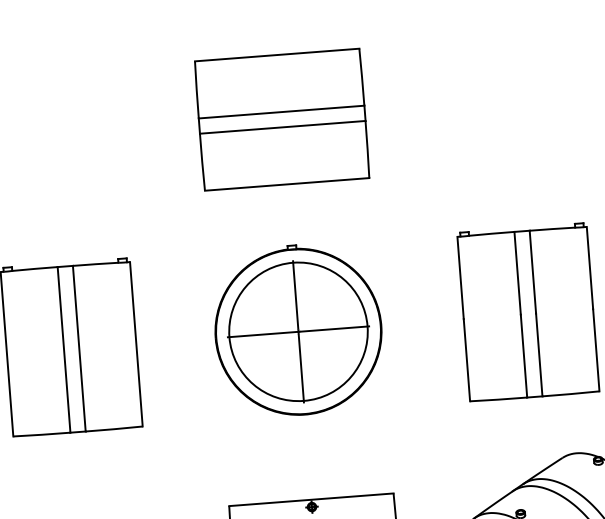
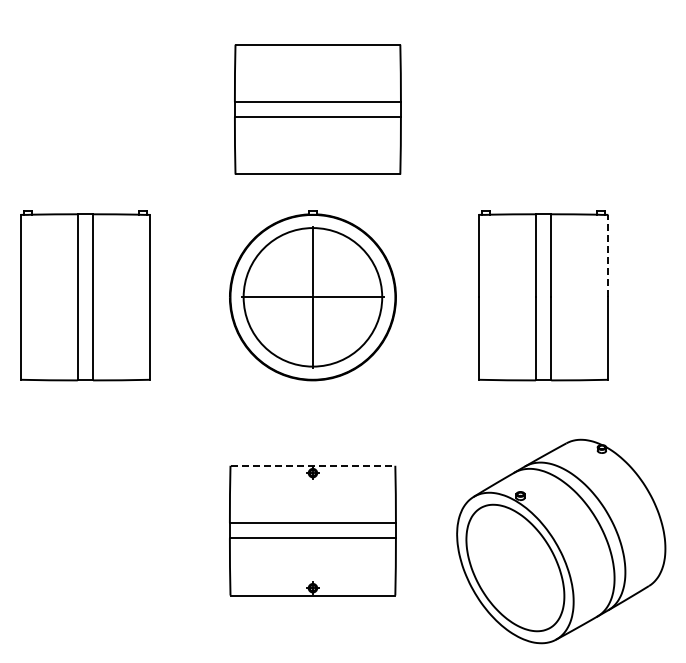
part: (281, 119) -> (317, 109), moved
line: (589, 267) -> (608, 255), solid -> dashed
line: (311, 499) -> (313, 465), solid -> dashed

